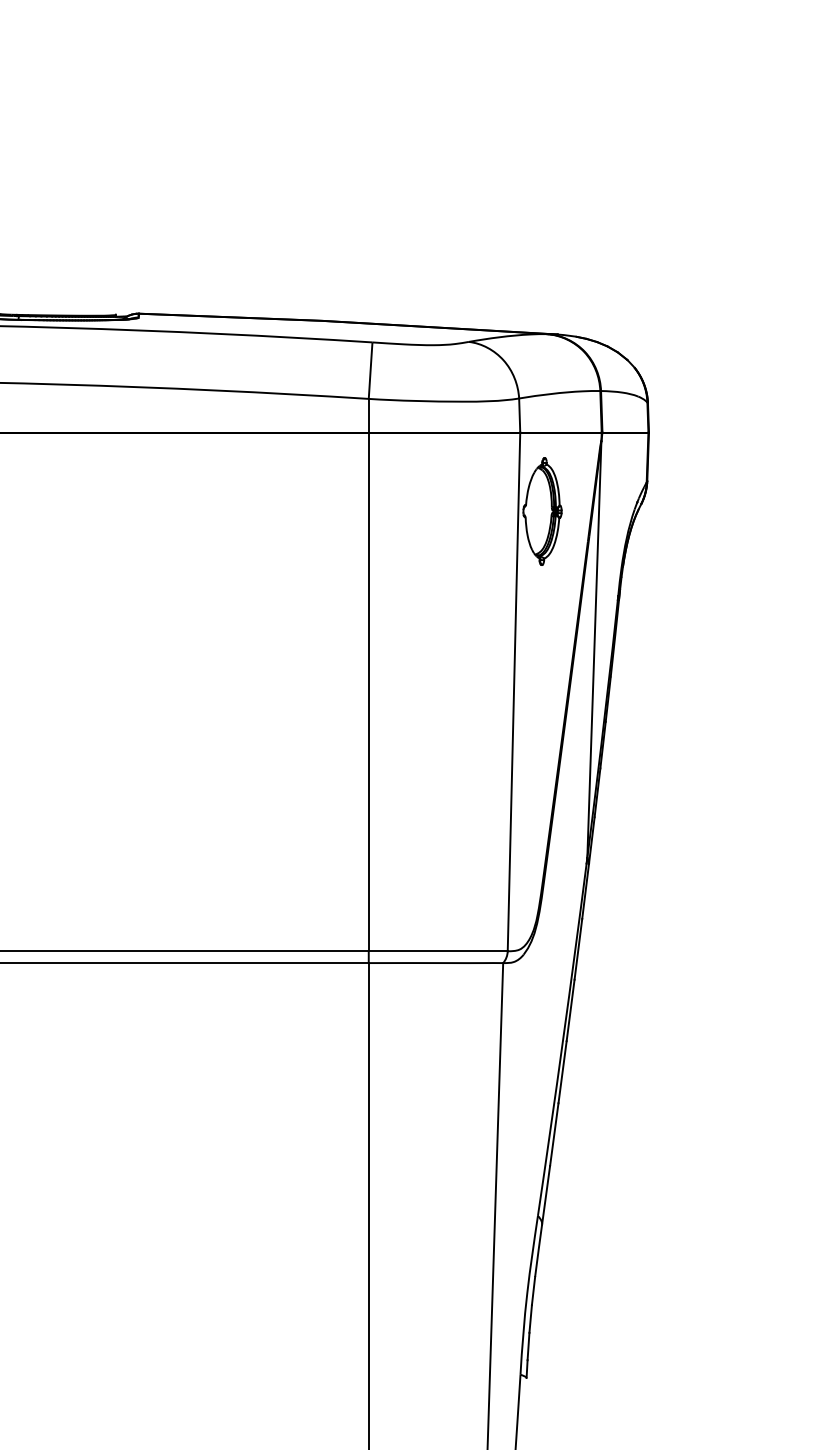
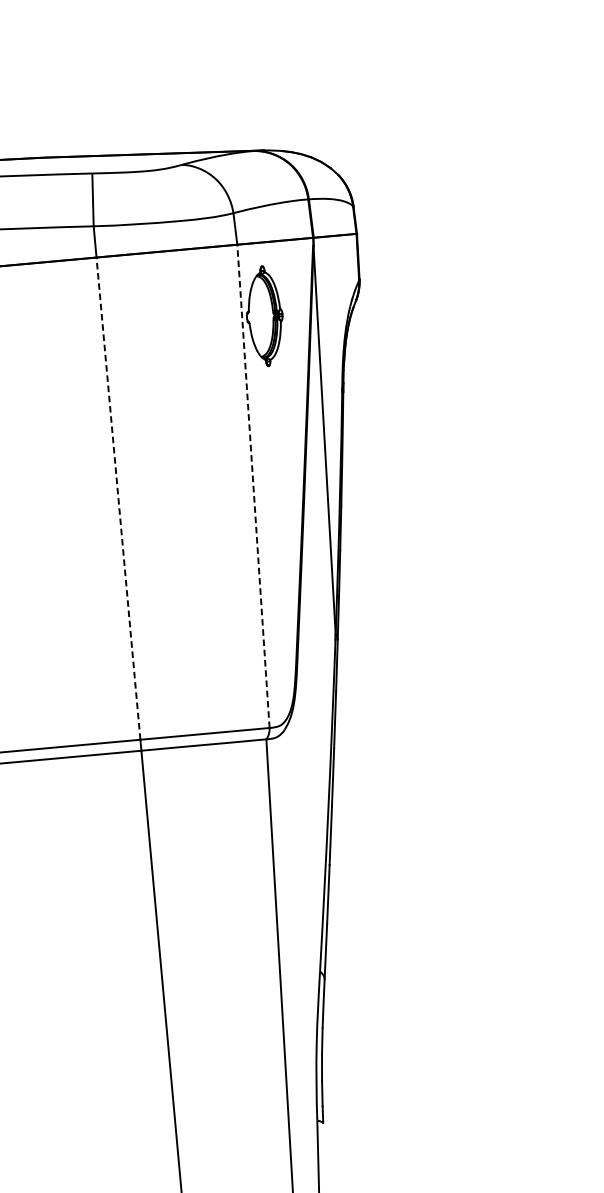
line: (368, 691) -> (118, 498), solid -> dashed
line: (514, 691) -> (253, 485), solid -> dashed

